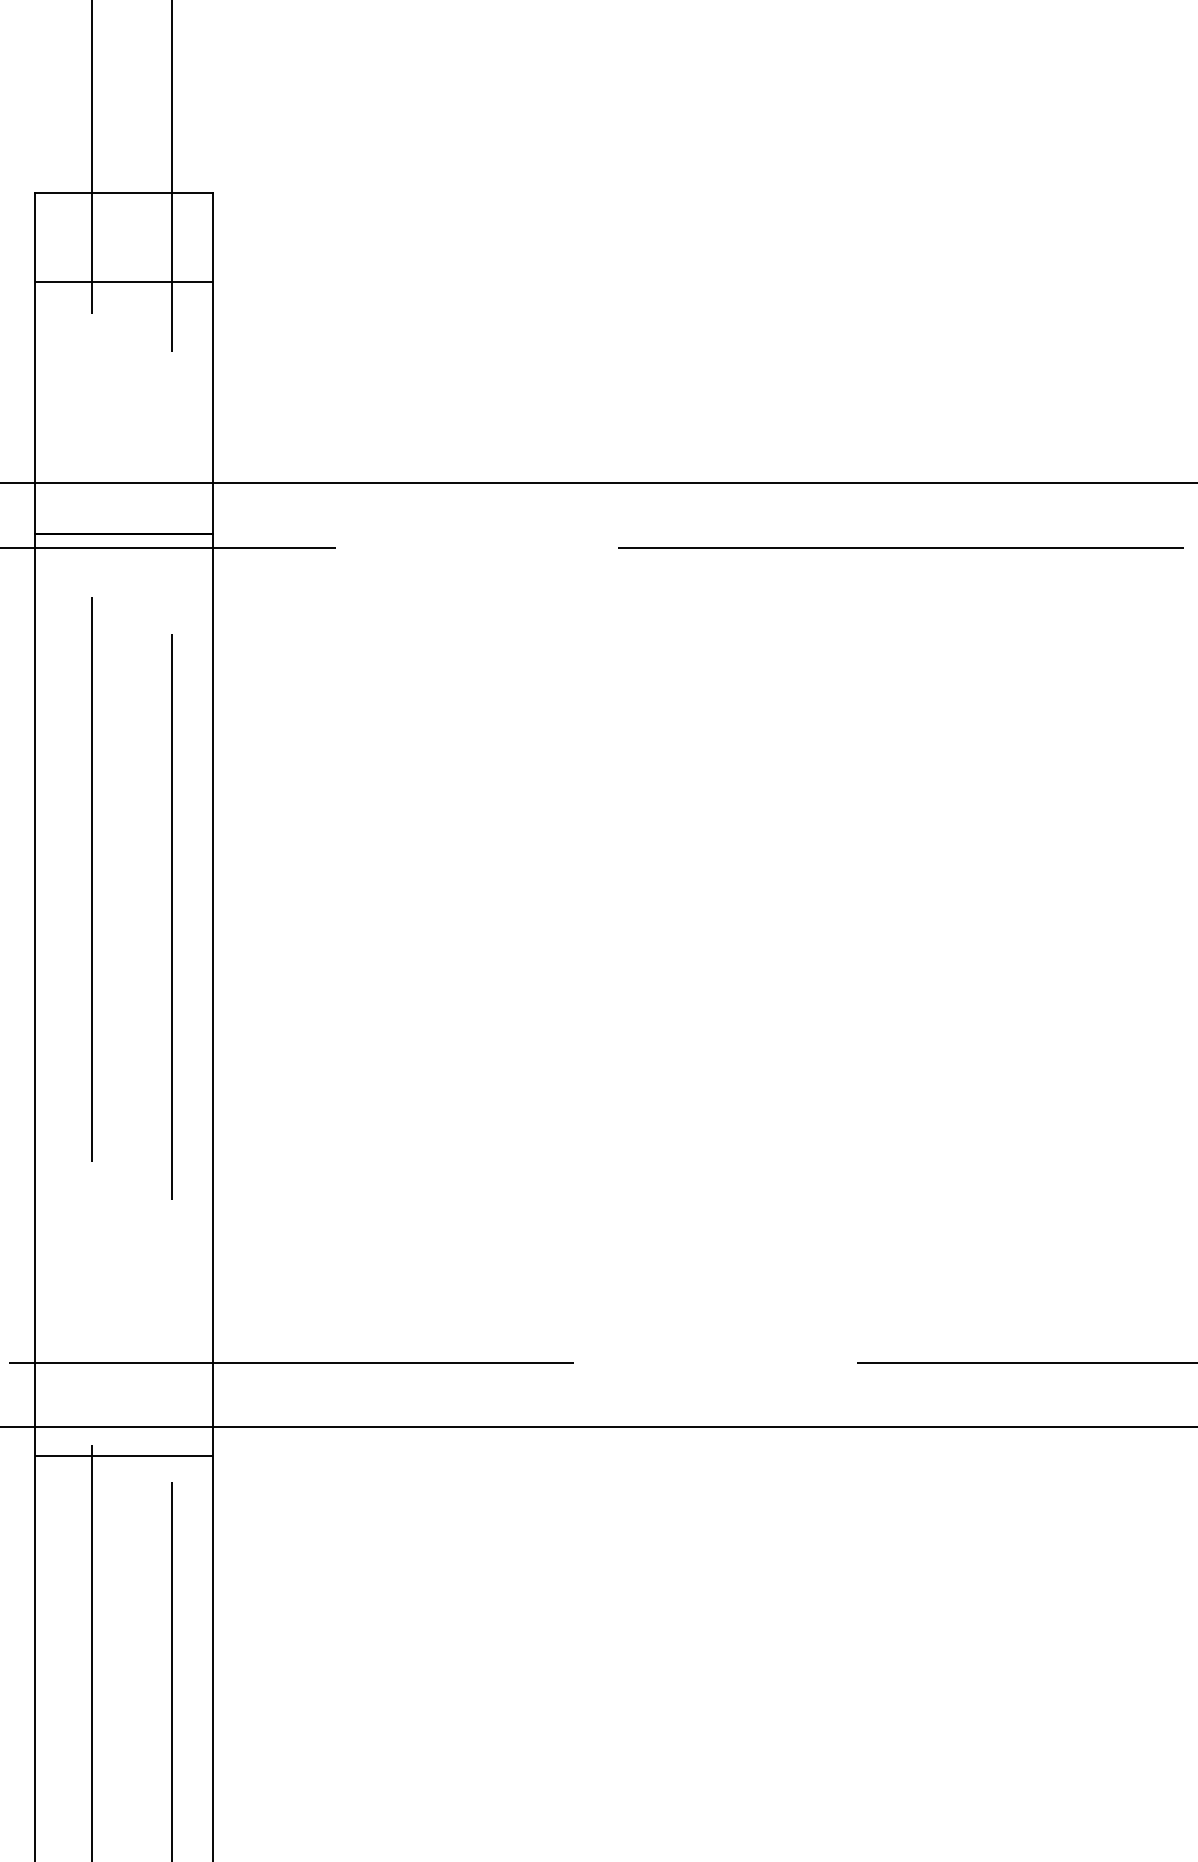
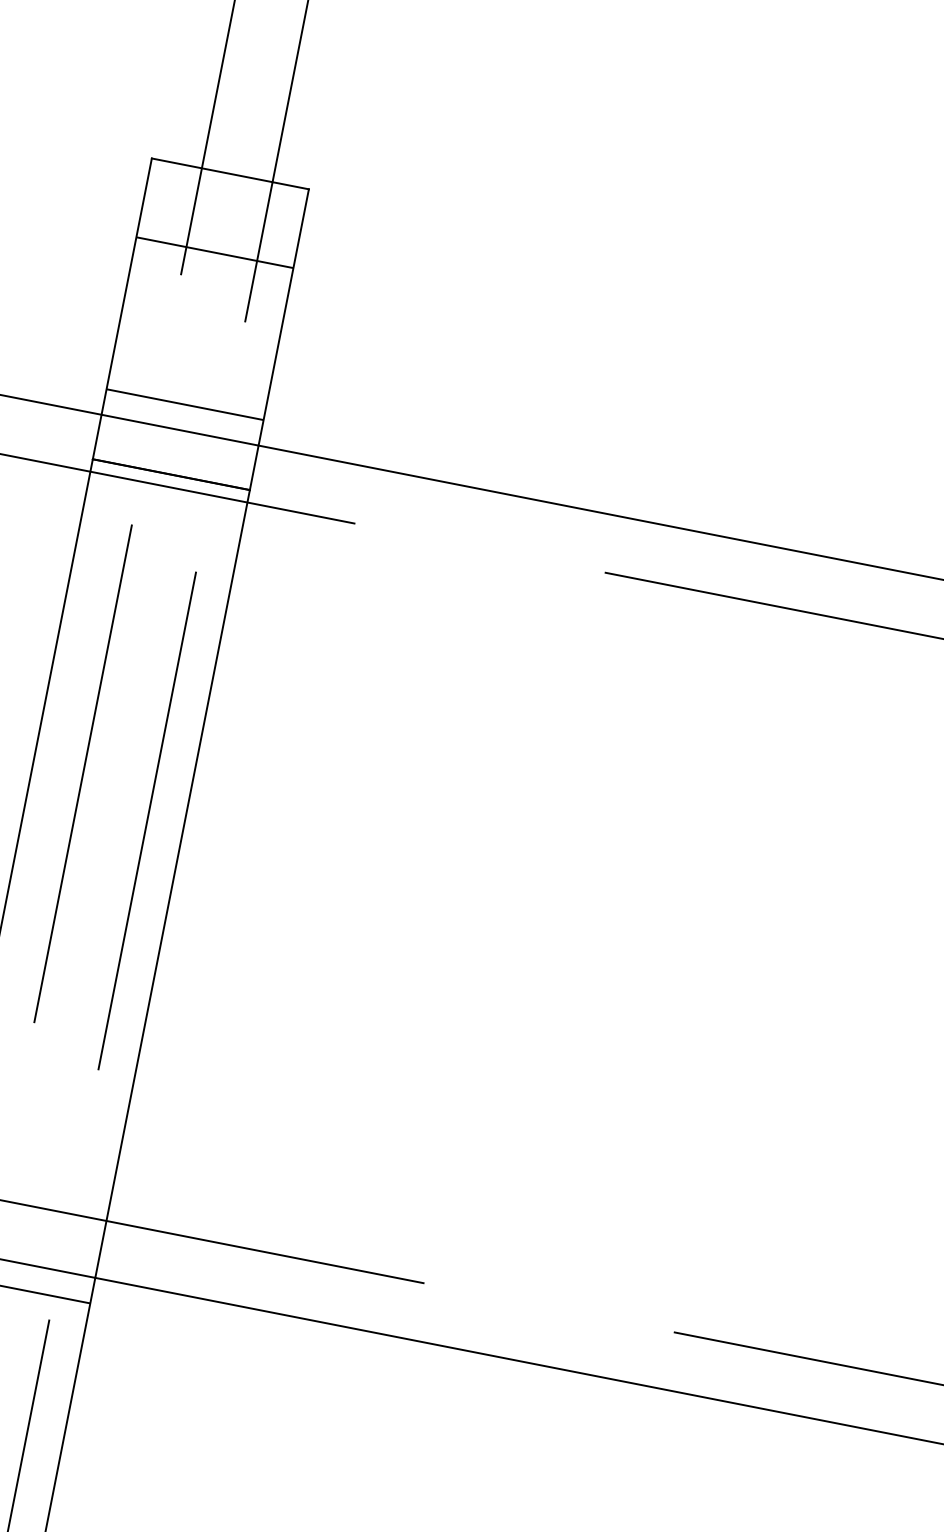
line: (124, 454) -> (185, 404), added

